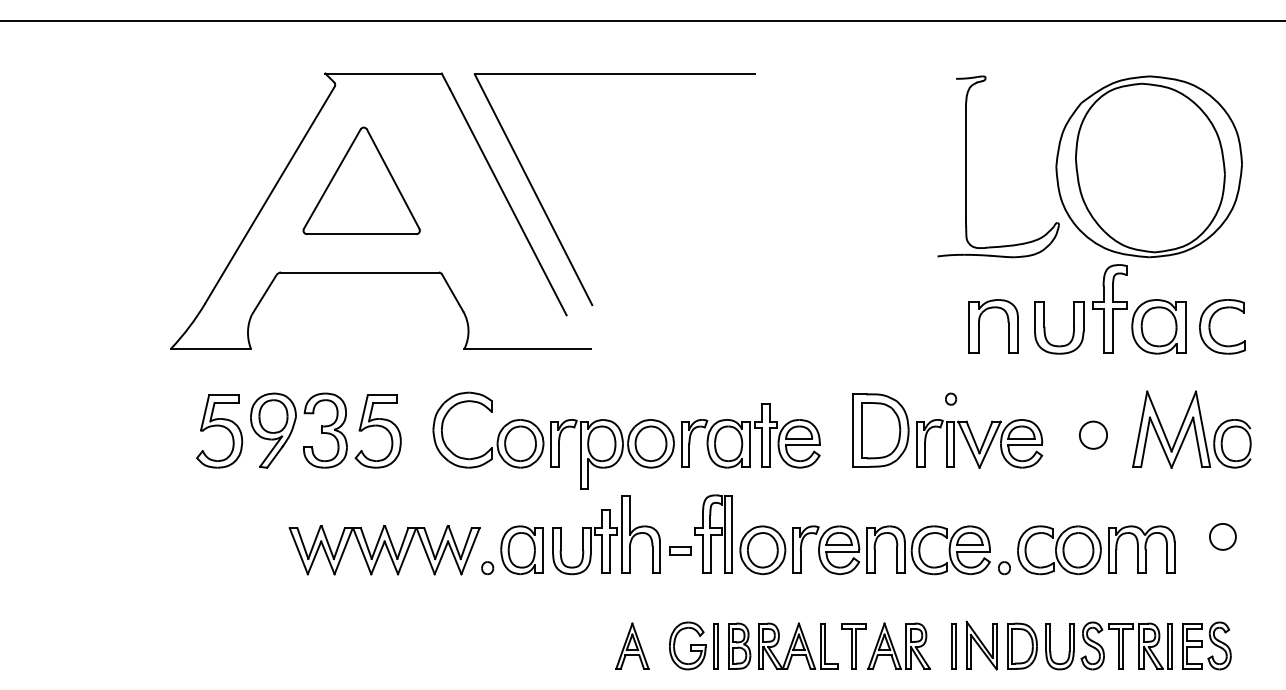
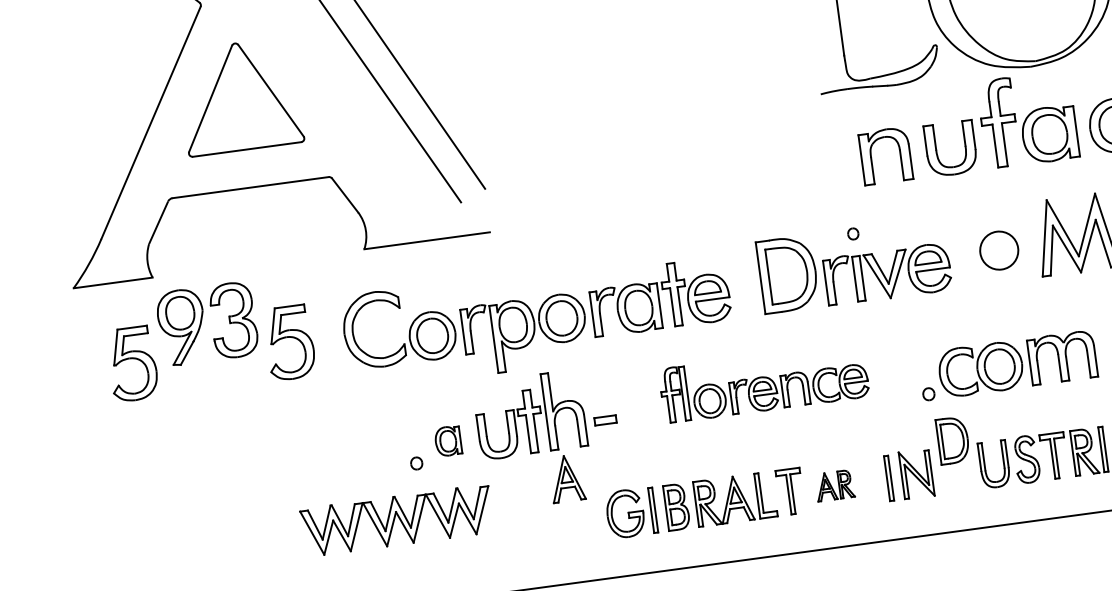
part: (298, 430) -> (206, 323), moved
circle: (1093, 434) -> (999, 249), size x1.4
part: (842, 534) -> (763, 382), size x0.7
part: (384, 550) -> (397, 521), moved
part: (521, 550) -> (447, 441), size x0.6
part: (632, 645) -> (566, 477), moved
part: (898, 645) -> (834, 485), size x0.6
part: (1022, 645) -> (953, 439), moved

